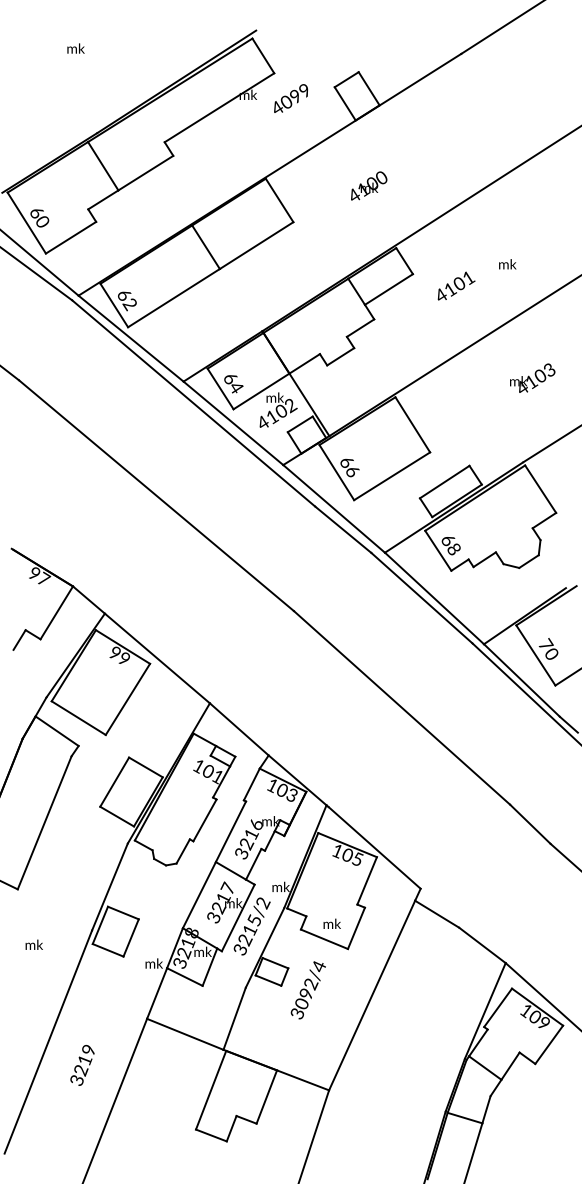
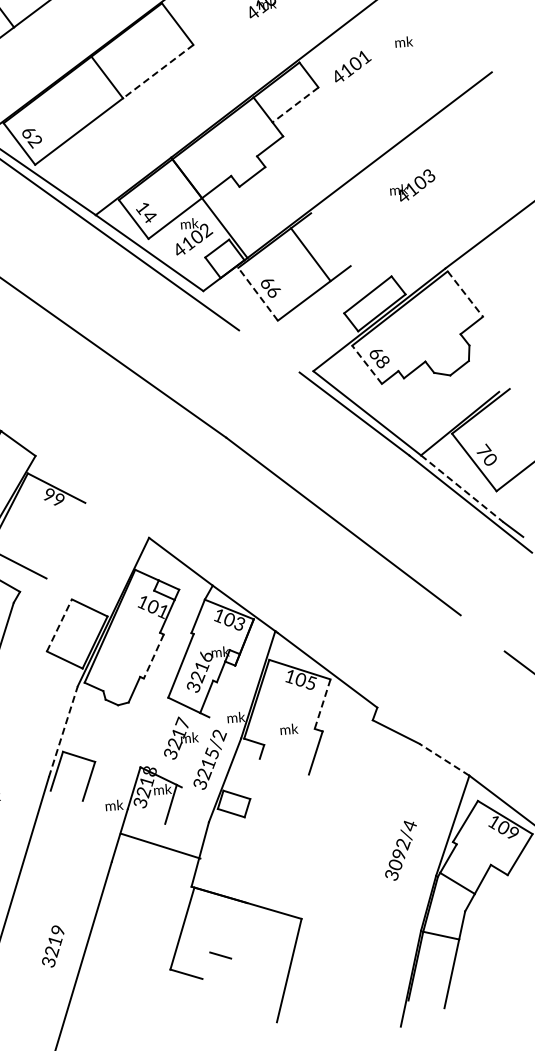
line: (256, 245) -> (158, 71), solid -> dashed
text: (507, 264) -> (403, 42), moved
text: (456, 285) -> (352, 65), moved
line: (388, 289) -> (295, 105), solid -> dashed
text: (532, 377) -> (412, 184), moved
text: (230, 379) -> (142, 209), 64 -> 14
line: (412, 424) -> (310, 254), moved
line: (336, 472) -> (257, 294), solid -> dashed
line: (540, 489) -> (465, 294), solid -> dashed
line: (333, 508) -> (257, 330), removed
line: (343, 529) -> (269, 351), removed
line: (438, 550) -> (367, 364), solid -> dashed
line: (156, 658) -> (91, 497), removed
line: (522, 680) -> (462, 488), solid -> dashed
line: (127, 698) -> (65, 539), removed
line: (114, 781) -> (59, 624), solid -> dashed
line: (204, 820) -> (153, 656), solid -> dashed
line: (530, 823) -> (482, 632), removed
line: (367, 880) -> (322, 703), solid -> dashed
line: (110, 886) -> (63, 731), solid -> dashed
line: (198, 895) -> (153, 732), removed
line: (237, 917) -> (194, 751), removed
text: (331, 923) -> (288, 728), moved
line: (323, 939) -> (283, 766), removed
line: (482, 945) -> (444, 759), solid -> dashed
line: (107, 950) -> (66, 796), removed
line: (184, 976) -> (146, 815), removed
text: (307, 990) -> (400, 850), moved
line: (372, 995) -> (337, 819), removed
line: (185, 1033) -> (160, 845), moved
text: (82, 1065) -> (53, 946), moved
line: (266, 1096) -> (238, 930), removed
line: (231, 1128) -> (206, 965), removed

